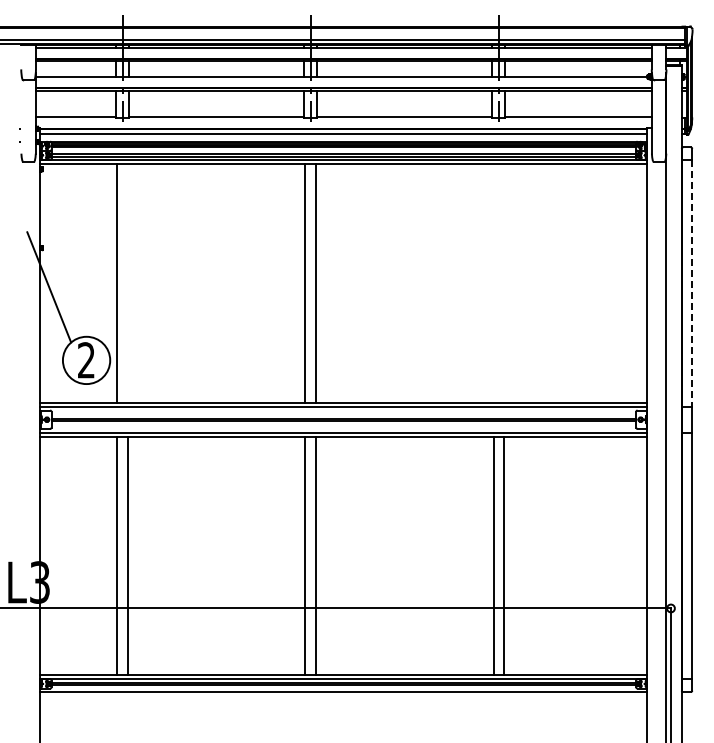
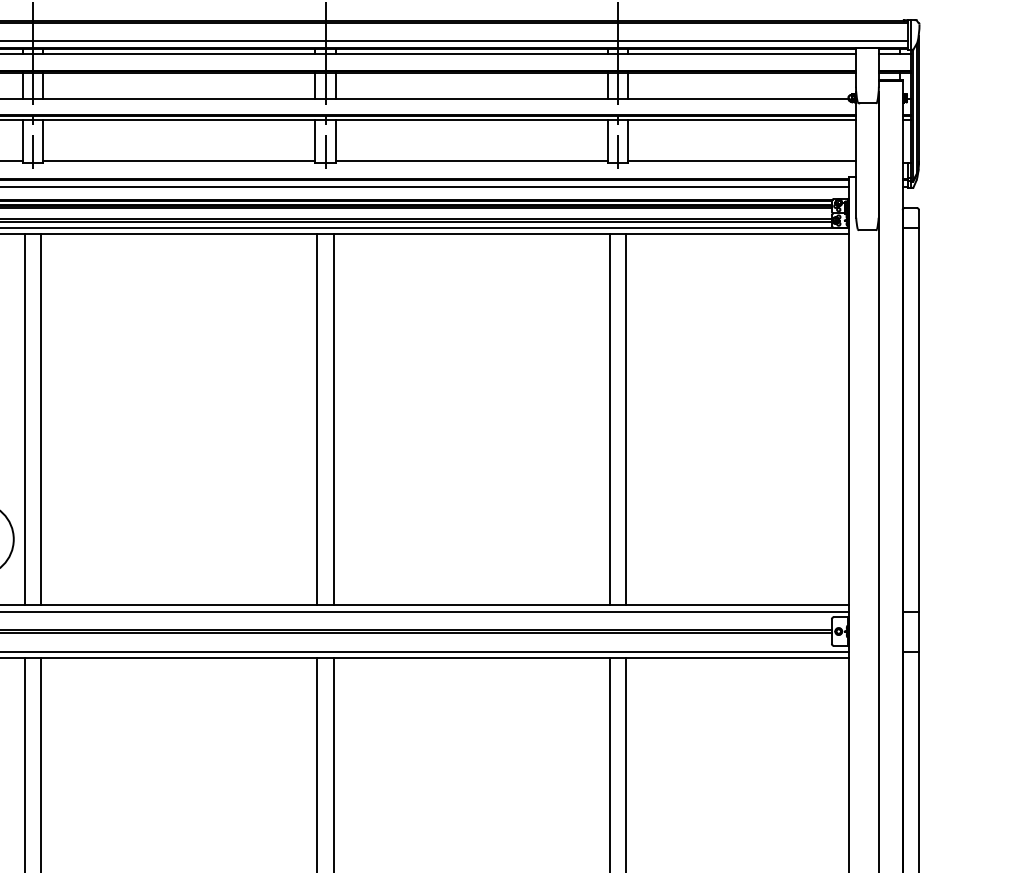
line: (127, 283) -> (40, 419), added
line: (493, 283) -> (609, 419), added
line: (504, 283) -> (626, 419), added
line: (691, 284) -> (917, 421), dashed -> solid

